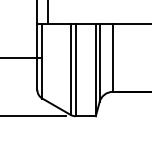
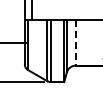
line: (112, 59) -> (75, 43), solid -> dashed

